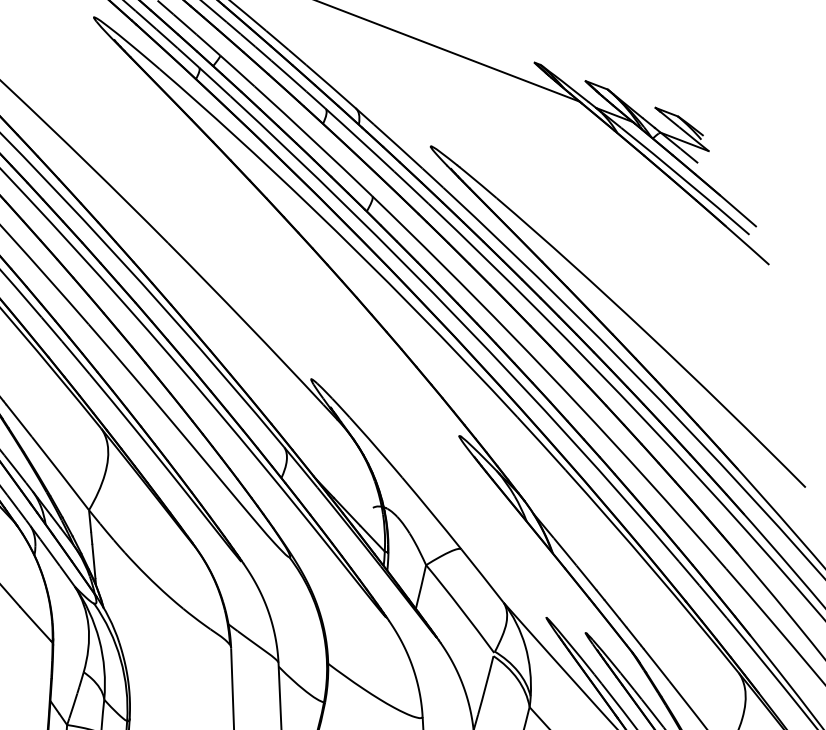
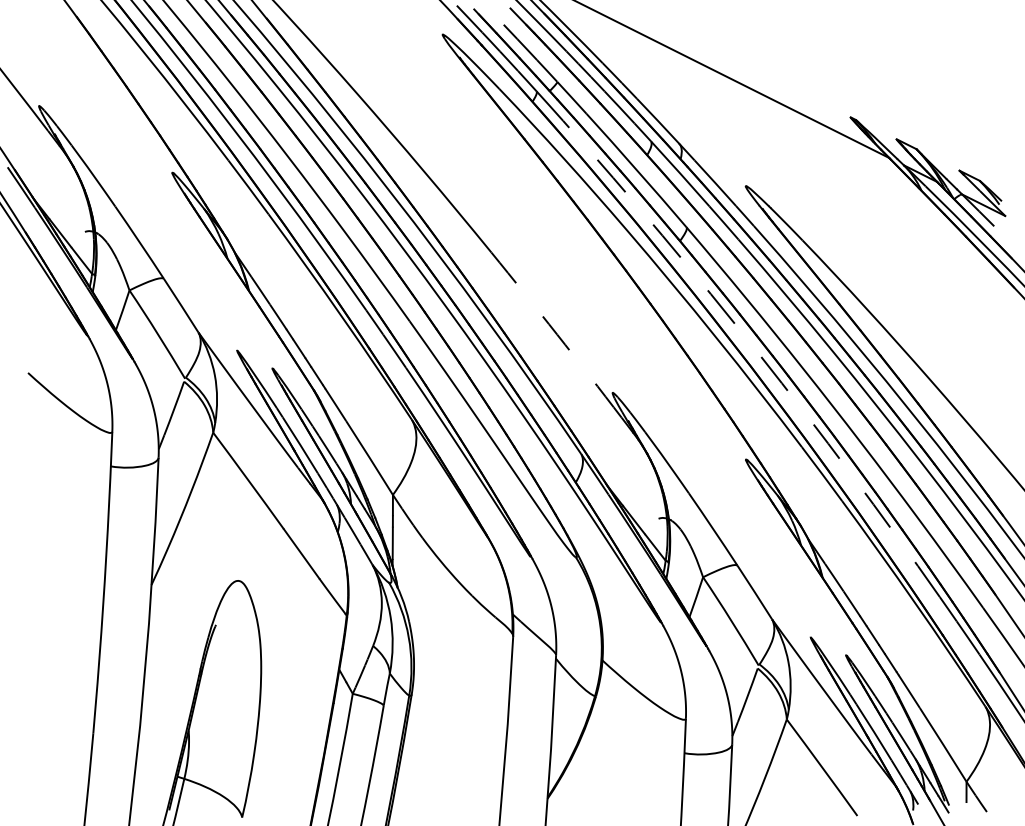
arc: (461, 322) -> (758, 353), solid -> dashed
arc: (246, 323) -> (557, 334), solid -> dashed

